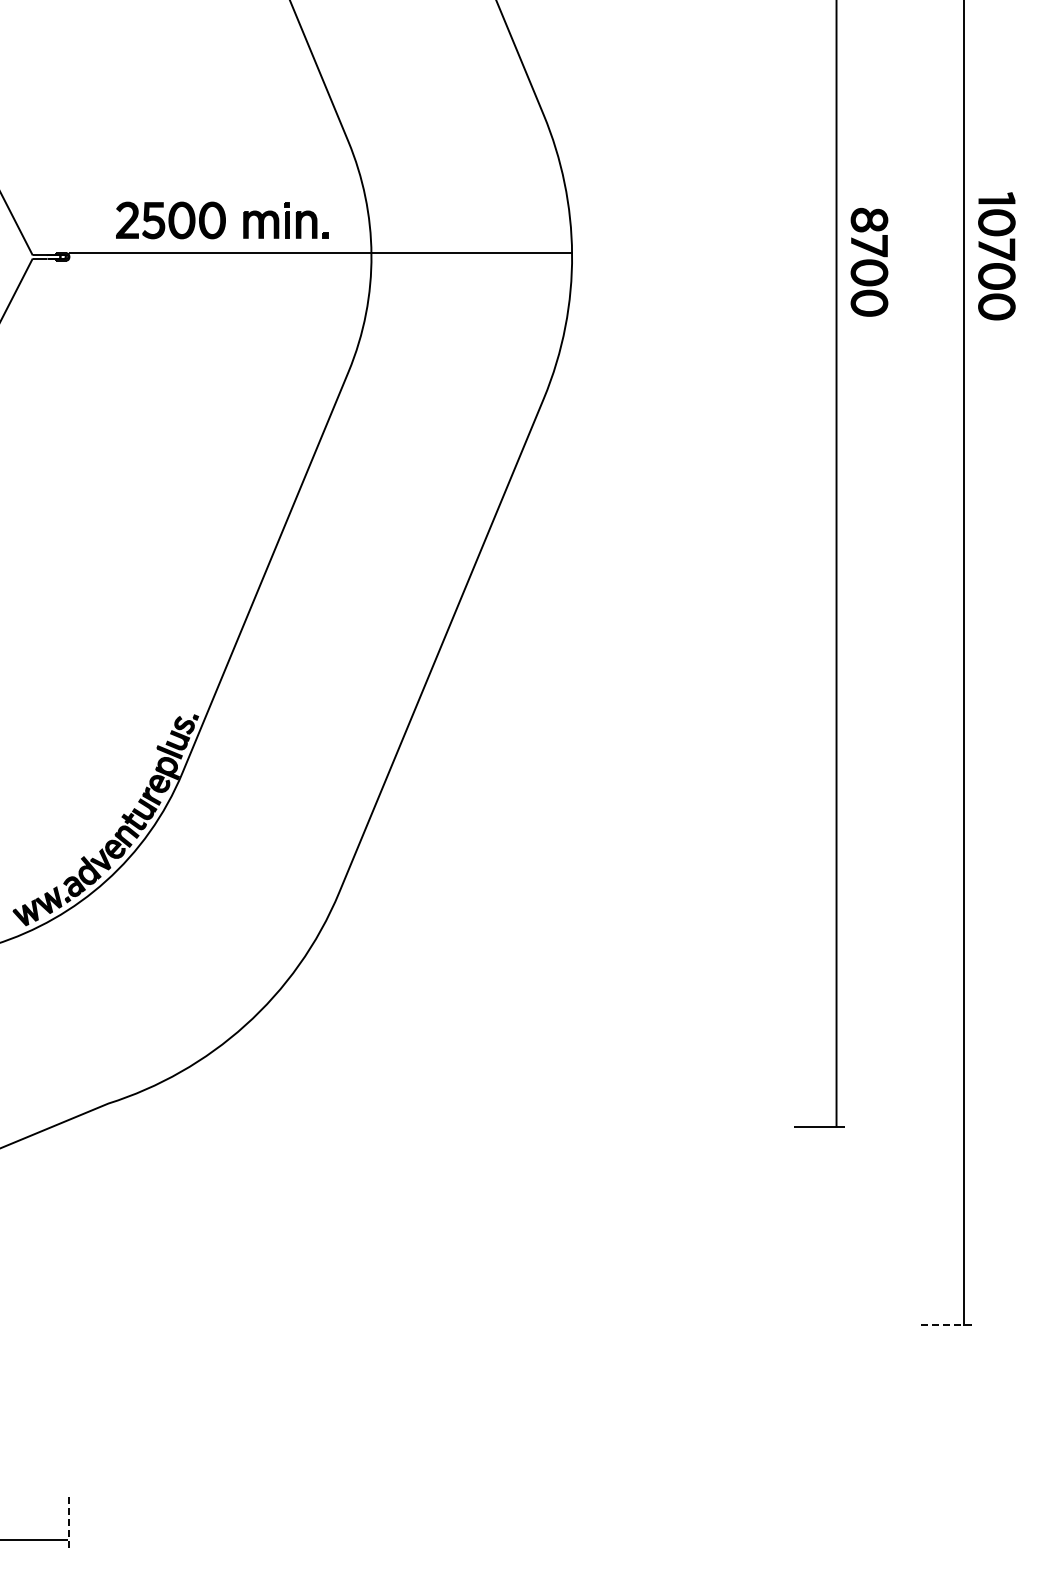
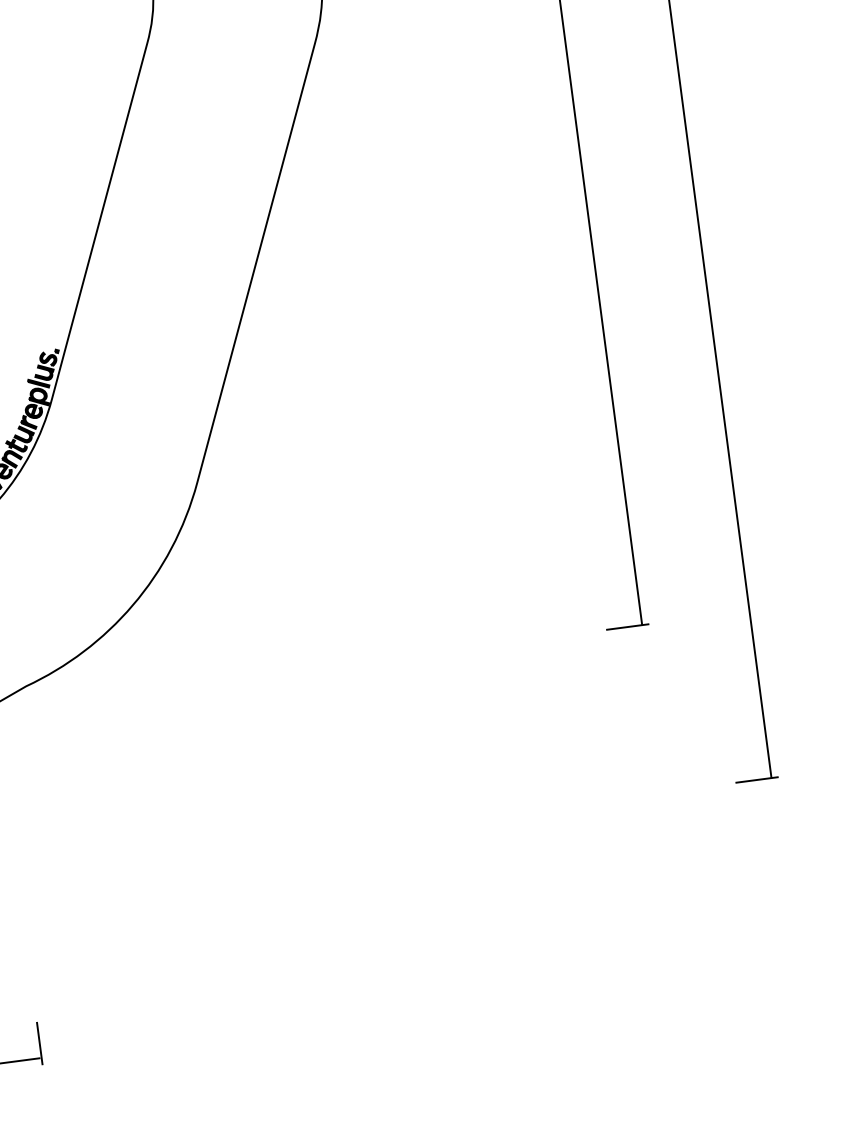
line: (946, 1325) -> (756, 780), dashed -> solid
line: (69, 1522) -> (39, 1043), dashed -> solid

